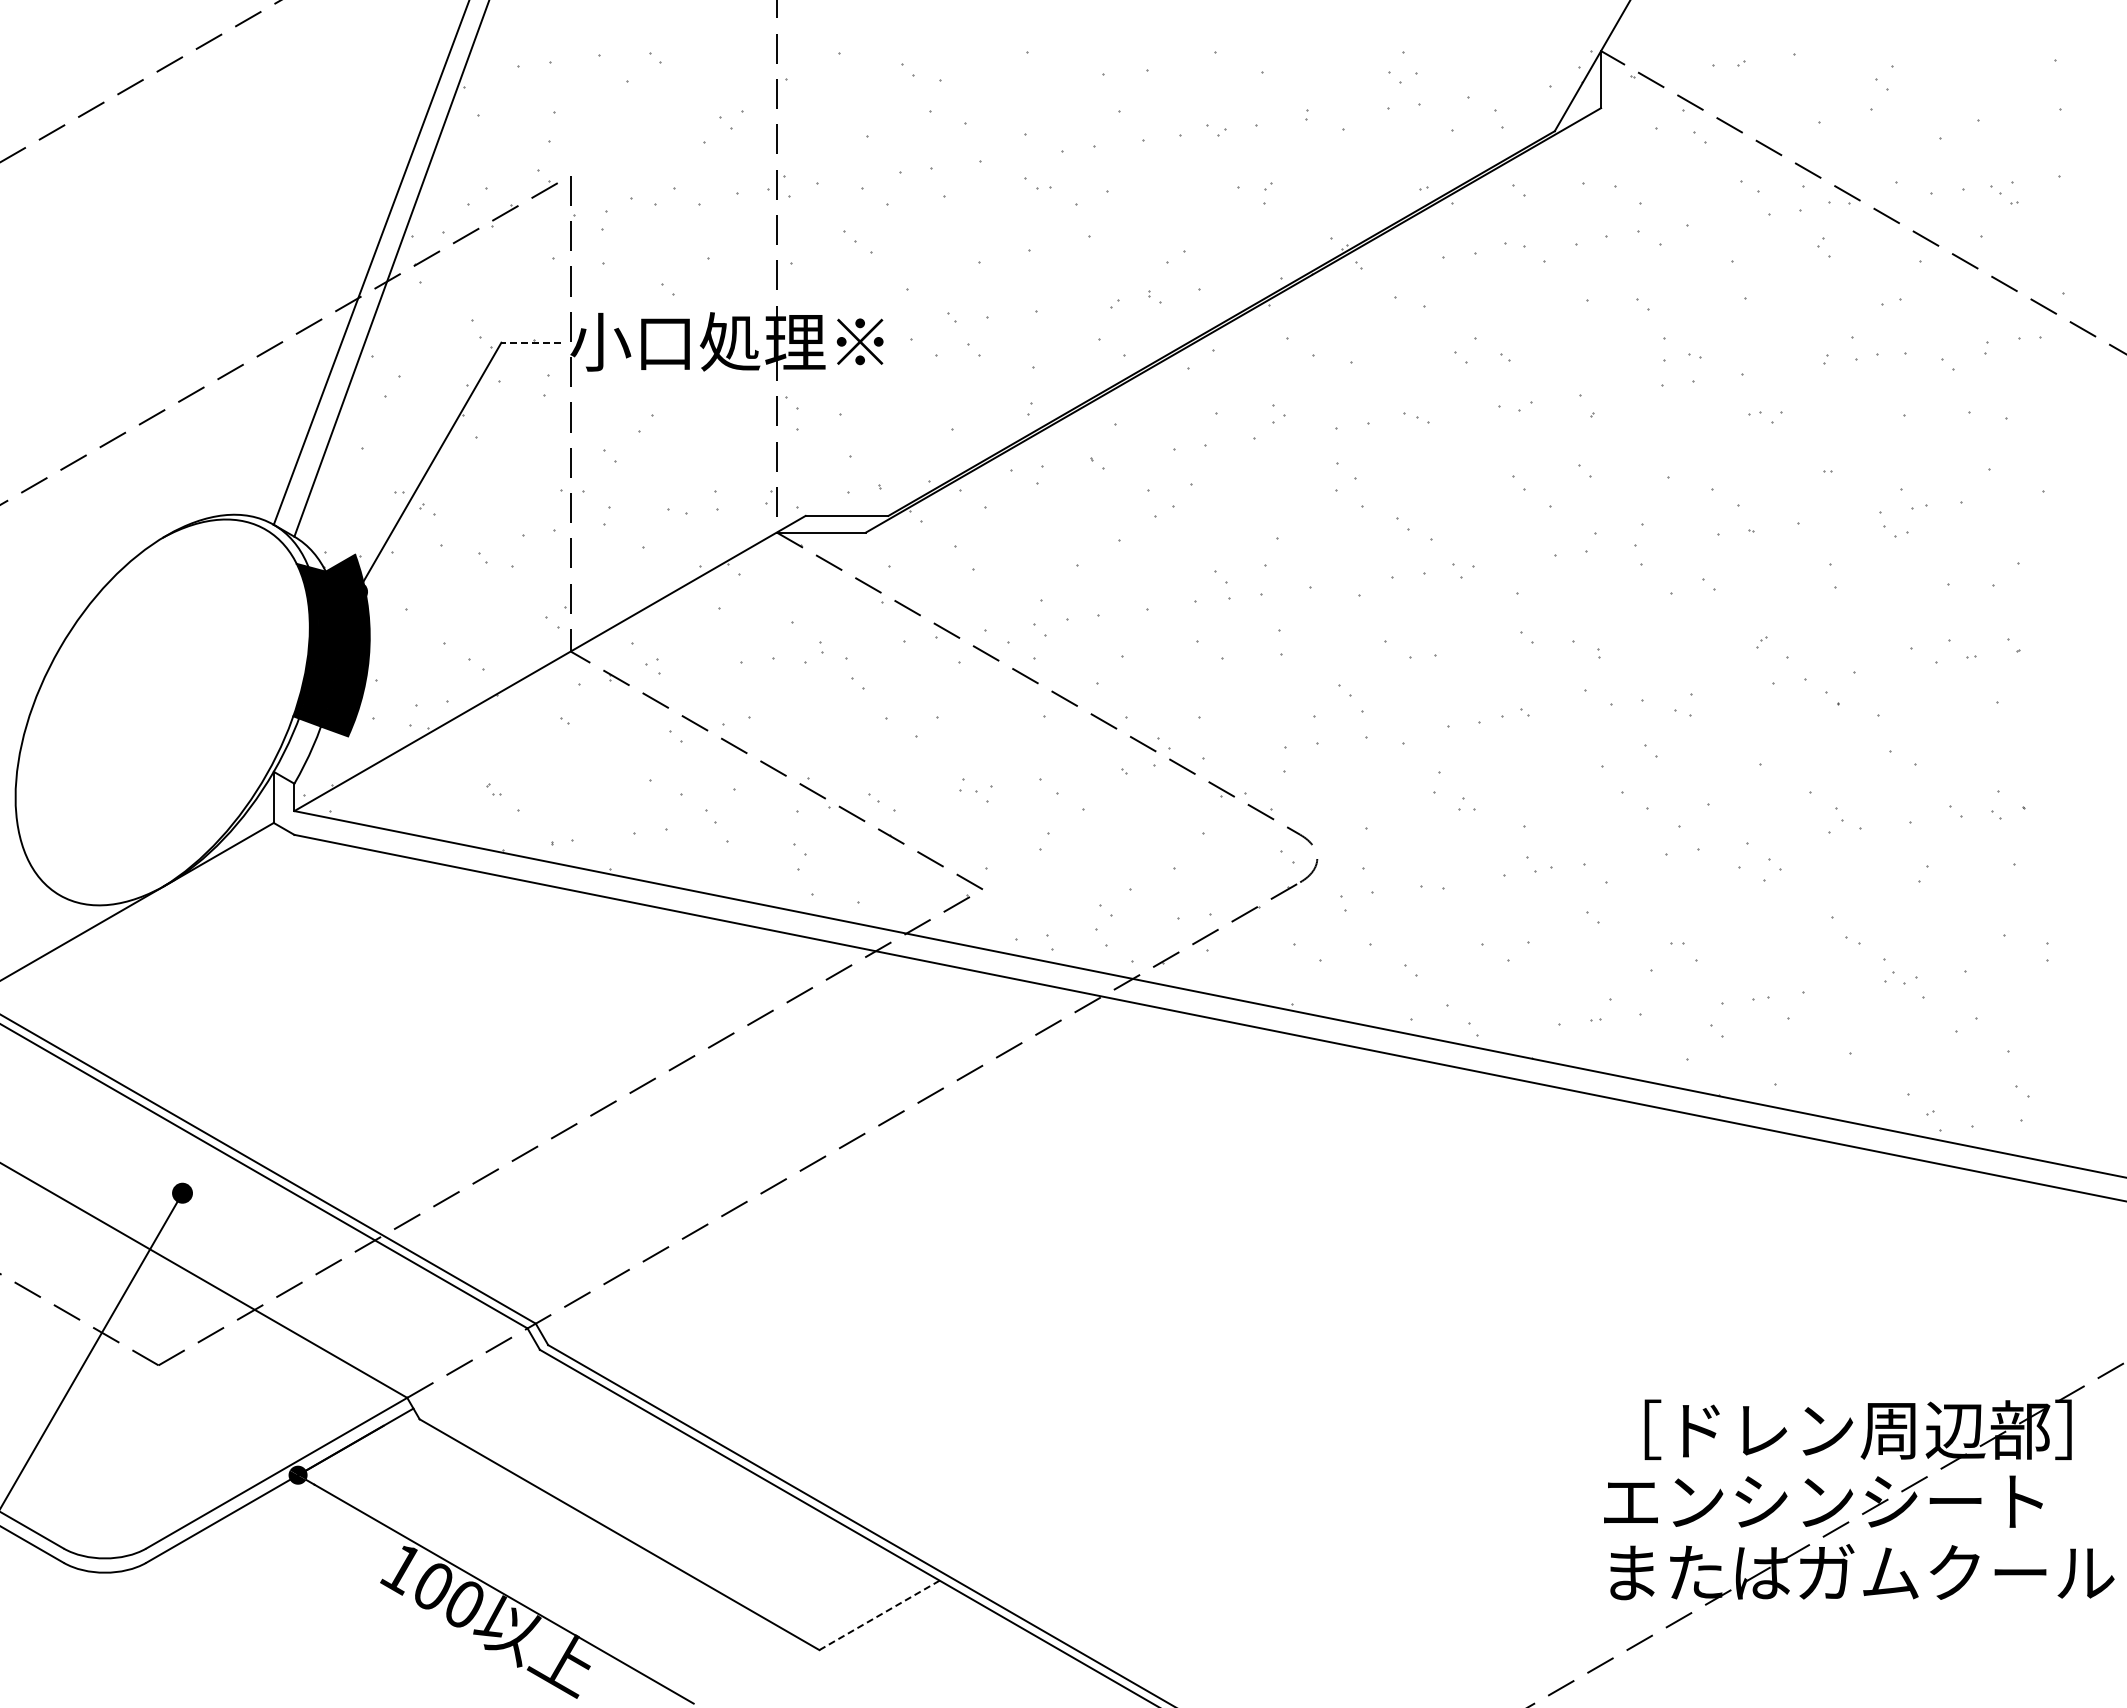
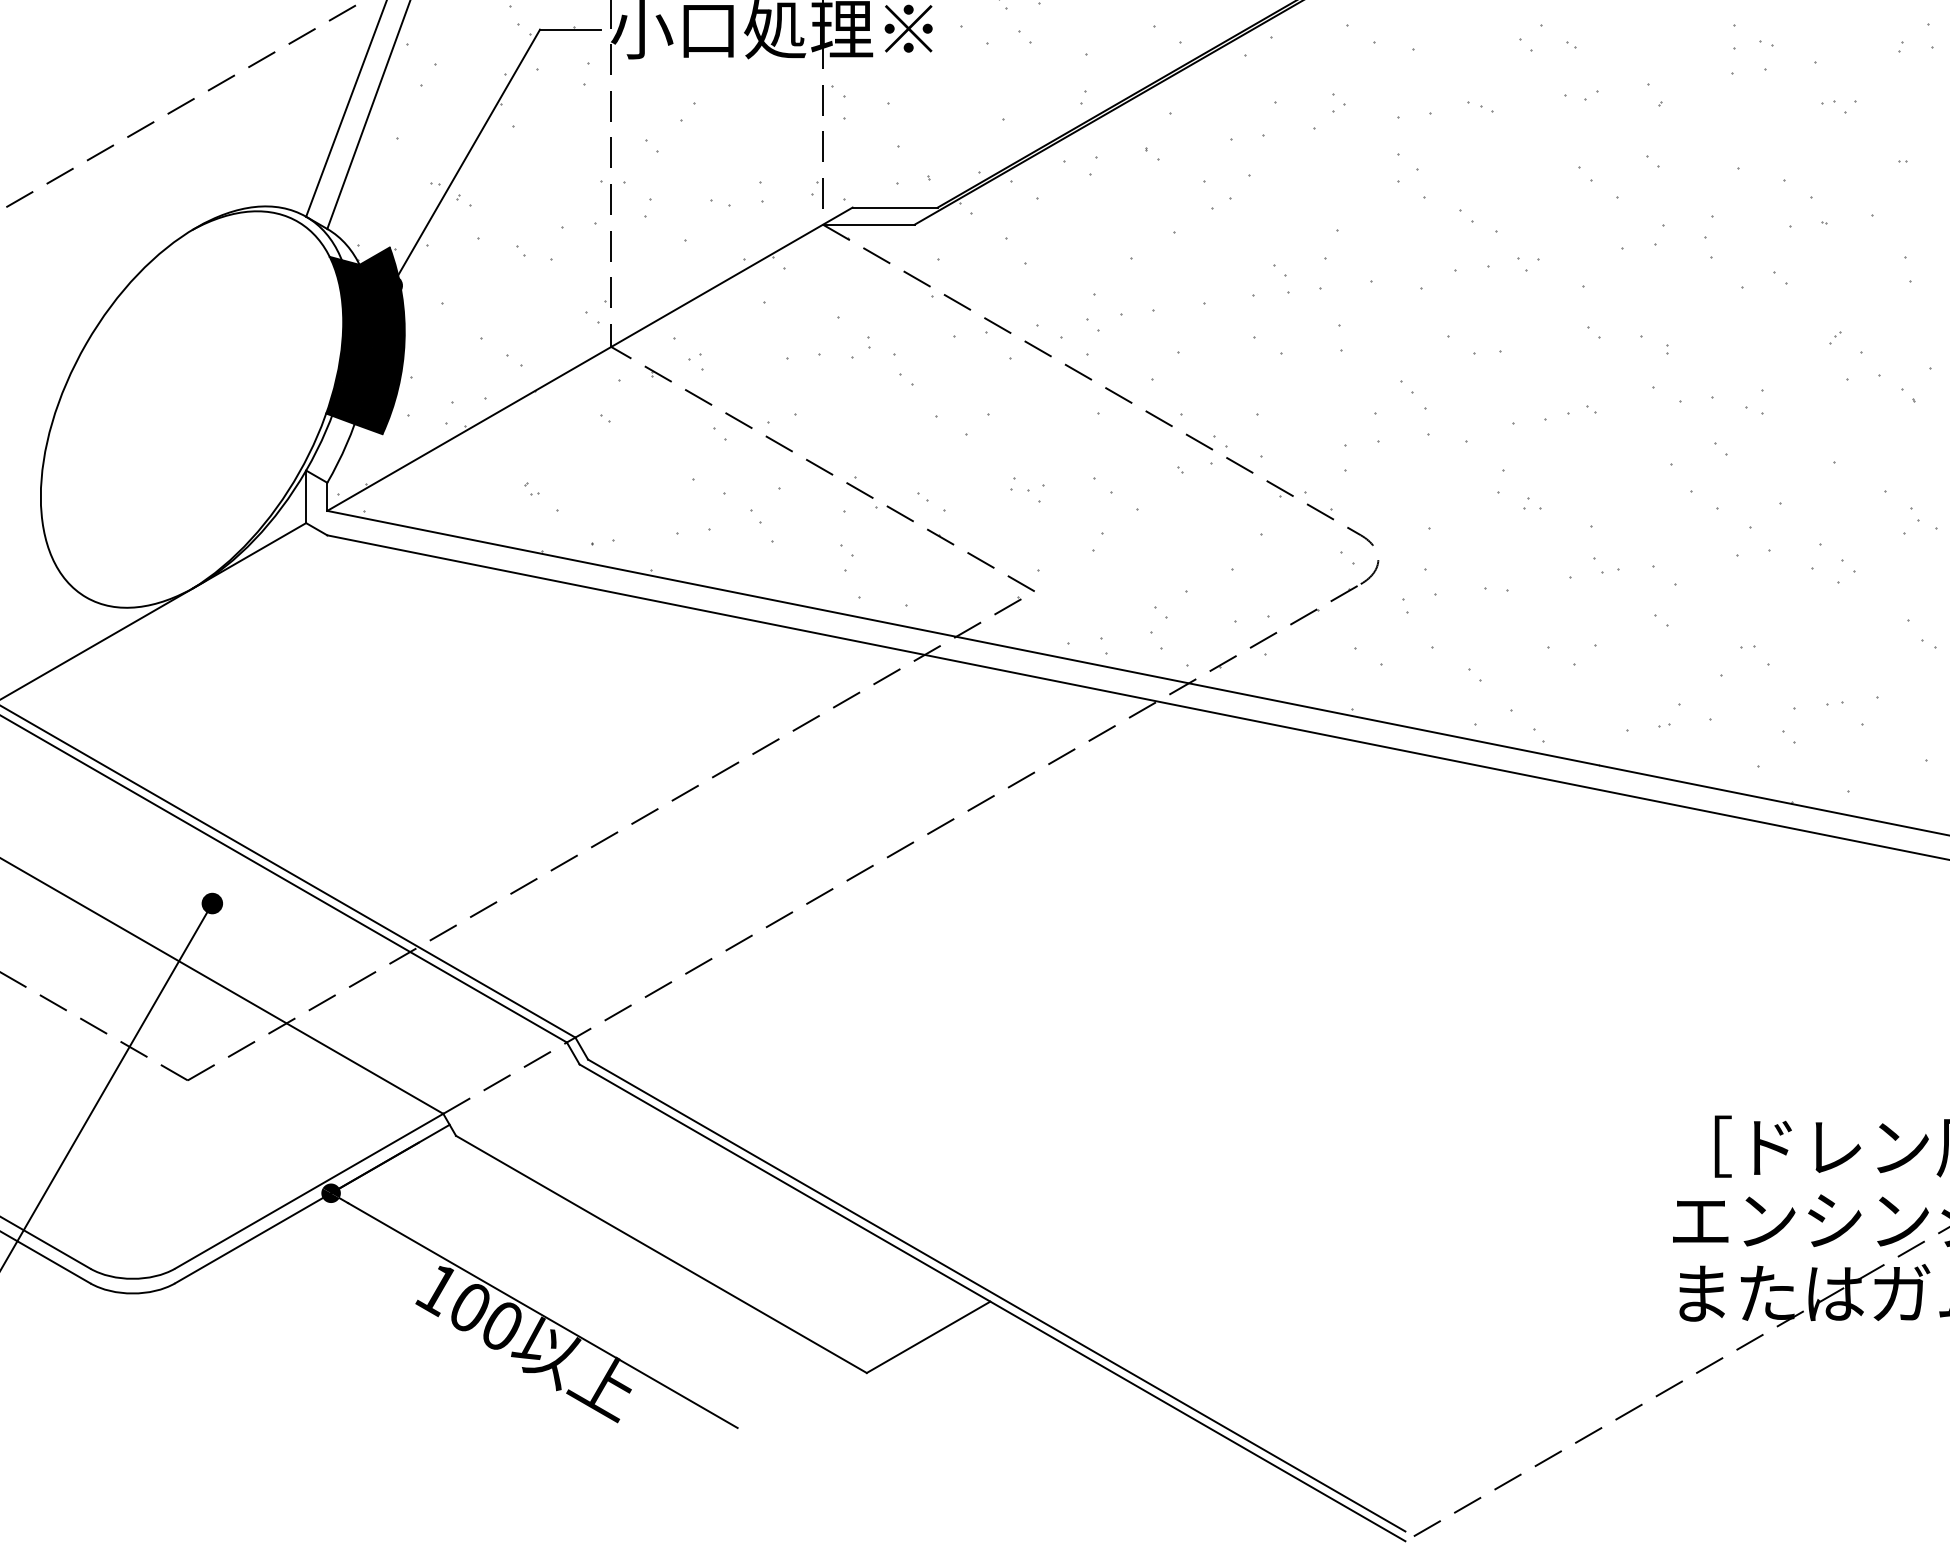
line: (531, 342) -> (570, 29), dashed -> solid
line: (879, 1615) -> (928, 1337), dashed -> solid

